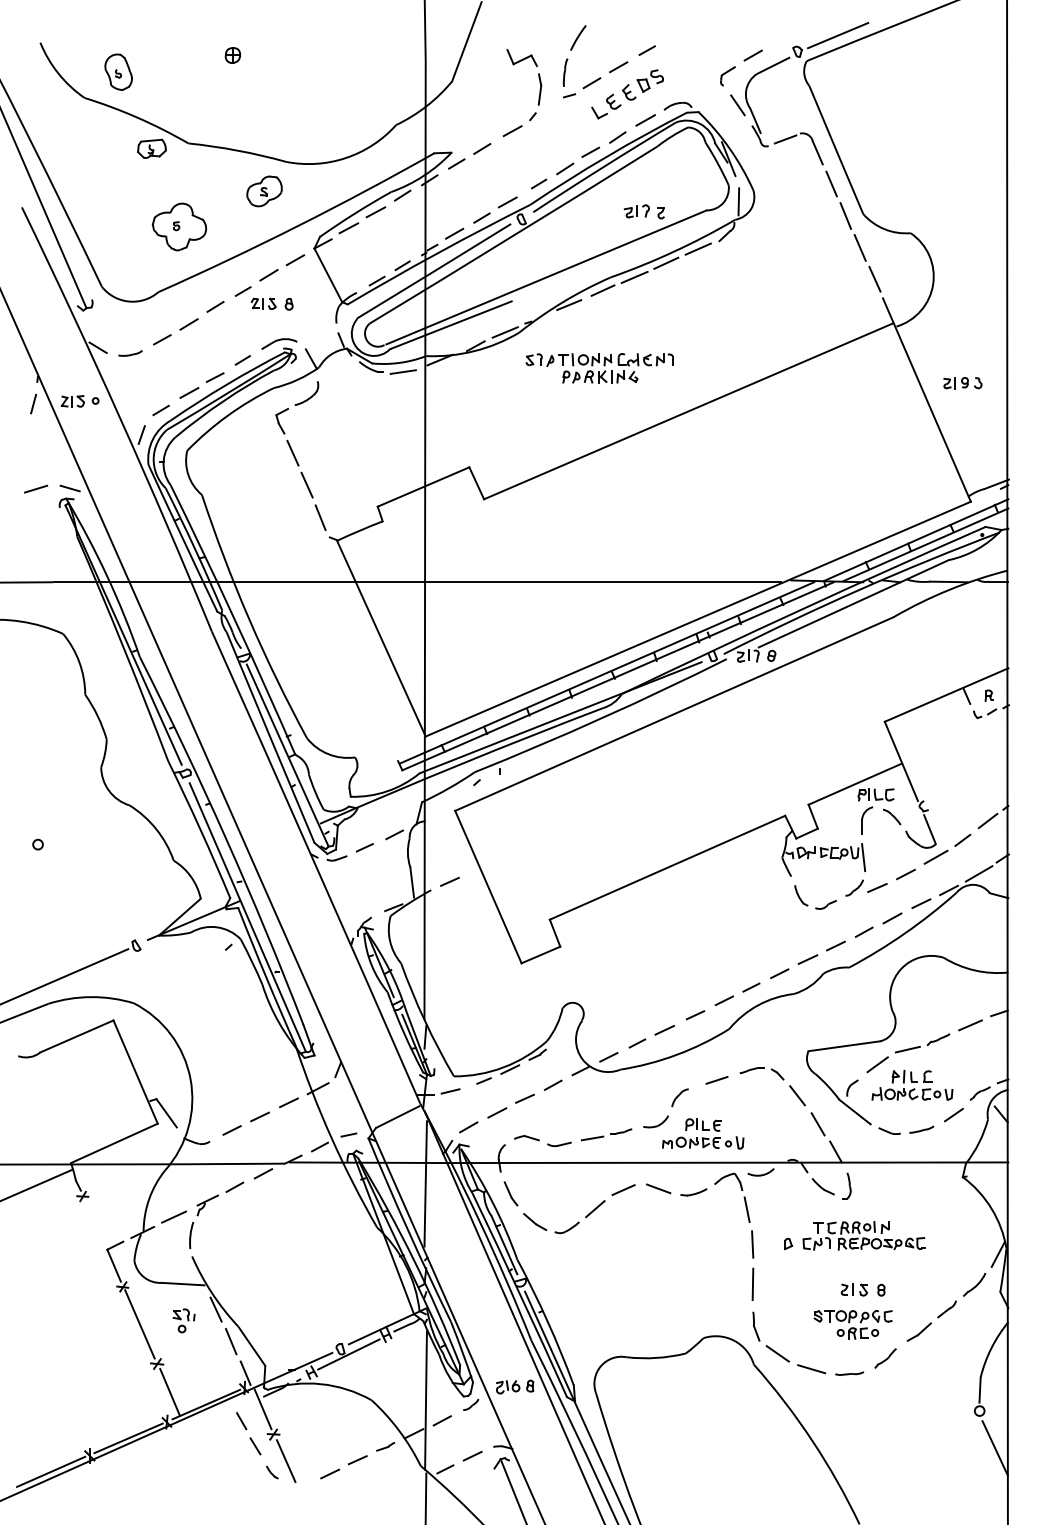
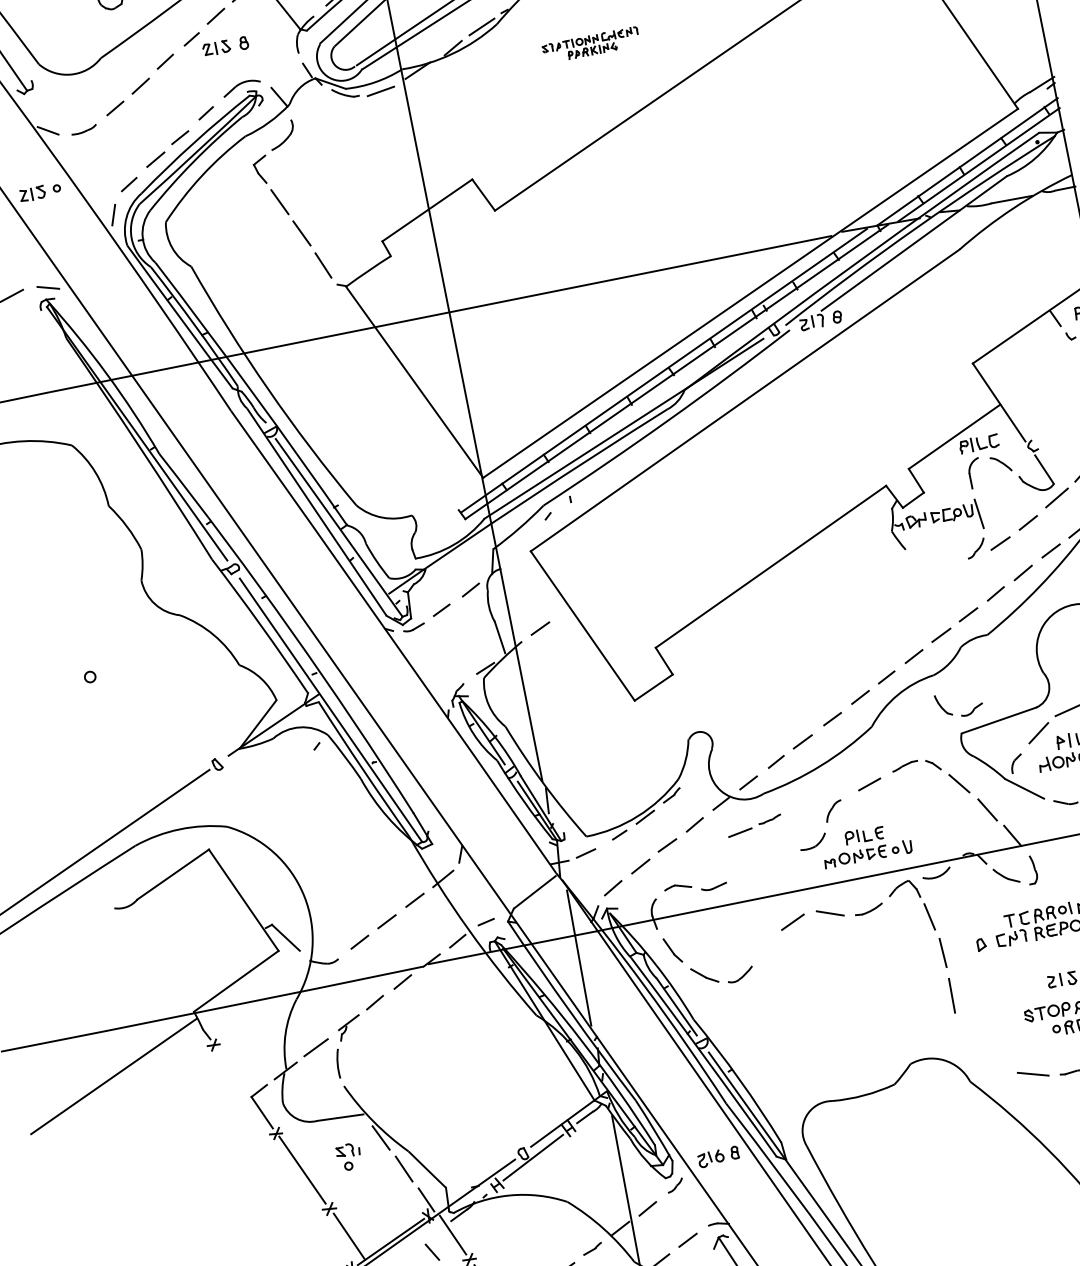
part: (599, 368) -> (590, 45), size x0.6
part: (815, 907) -> (961, 714), moved
part: (606, 1134) -> (754, 825), moved
line: (595, 1209) -> (766, 949), removed
part: (767, 1345) -> (980, 1058), removed

